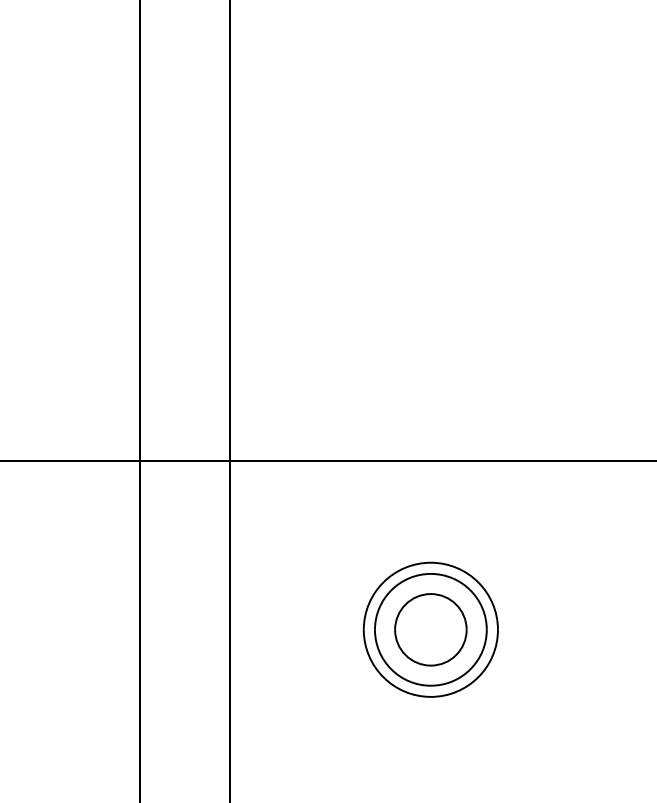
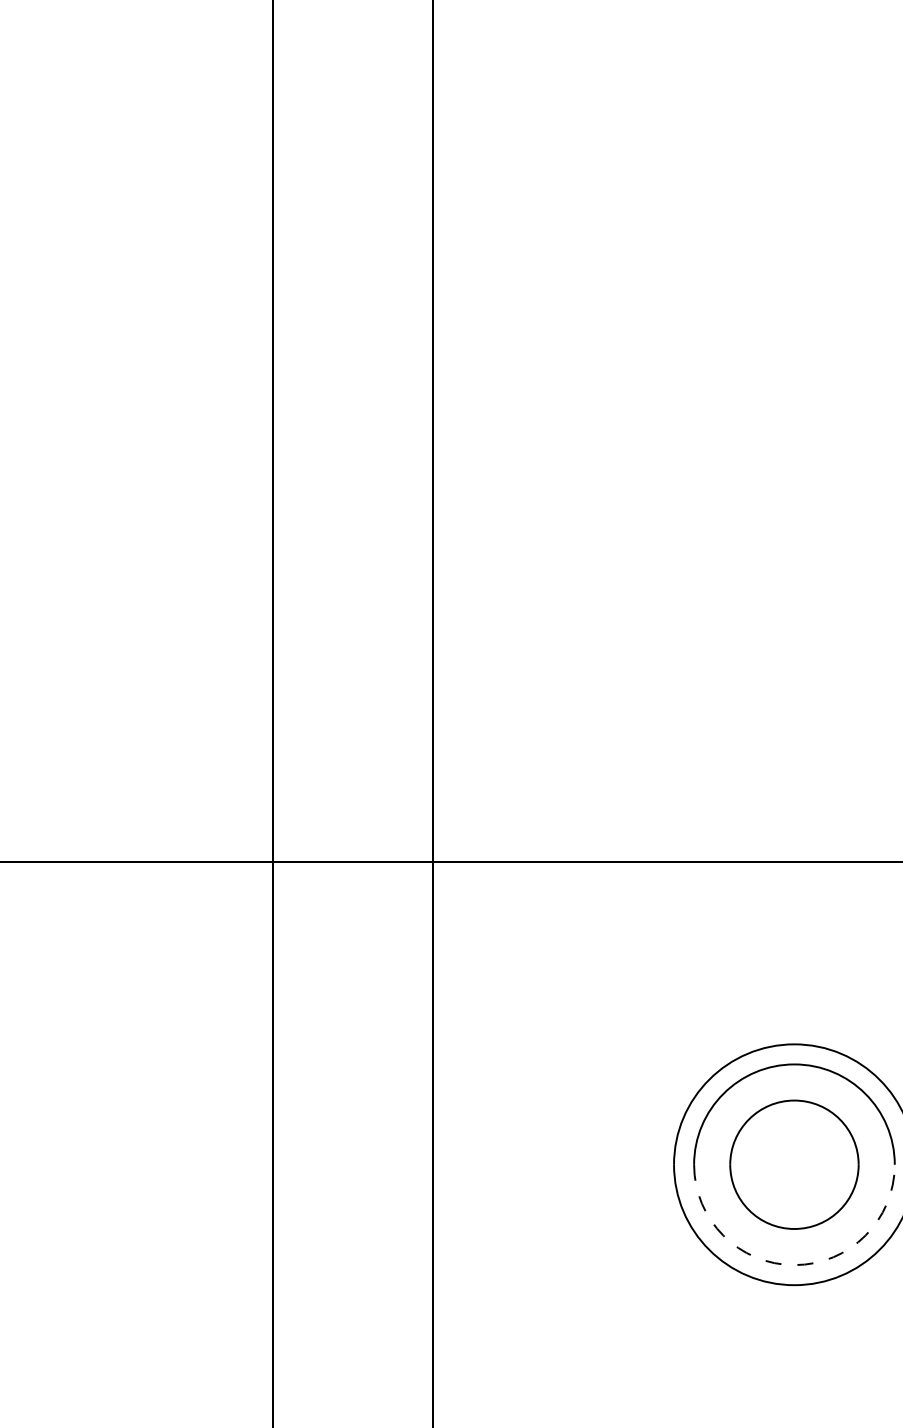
arc: (430, 685) -> (793, 1264), solid -> dashed

